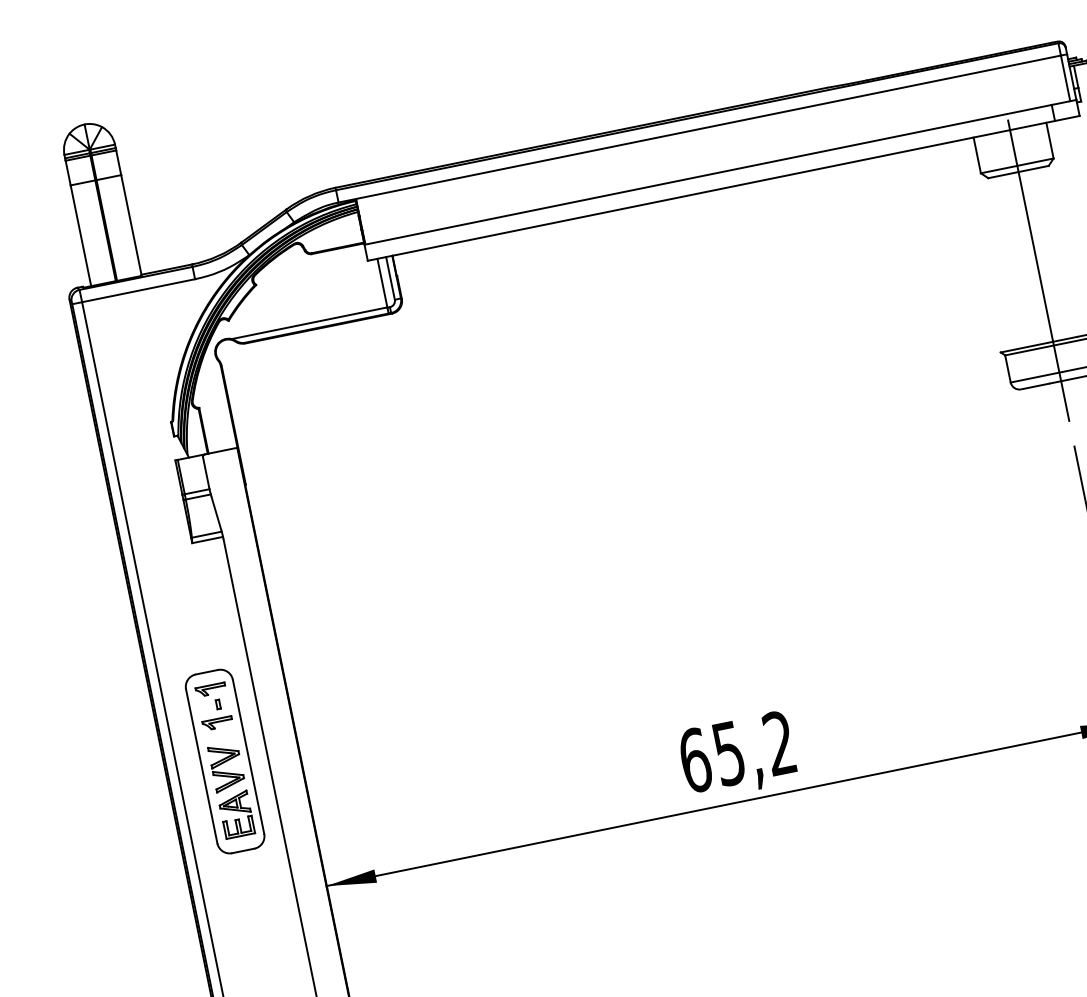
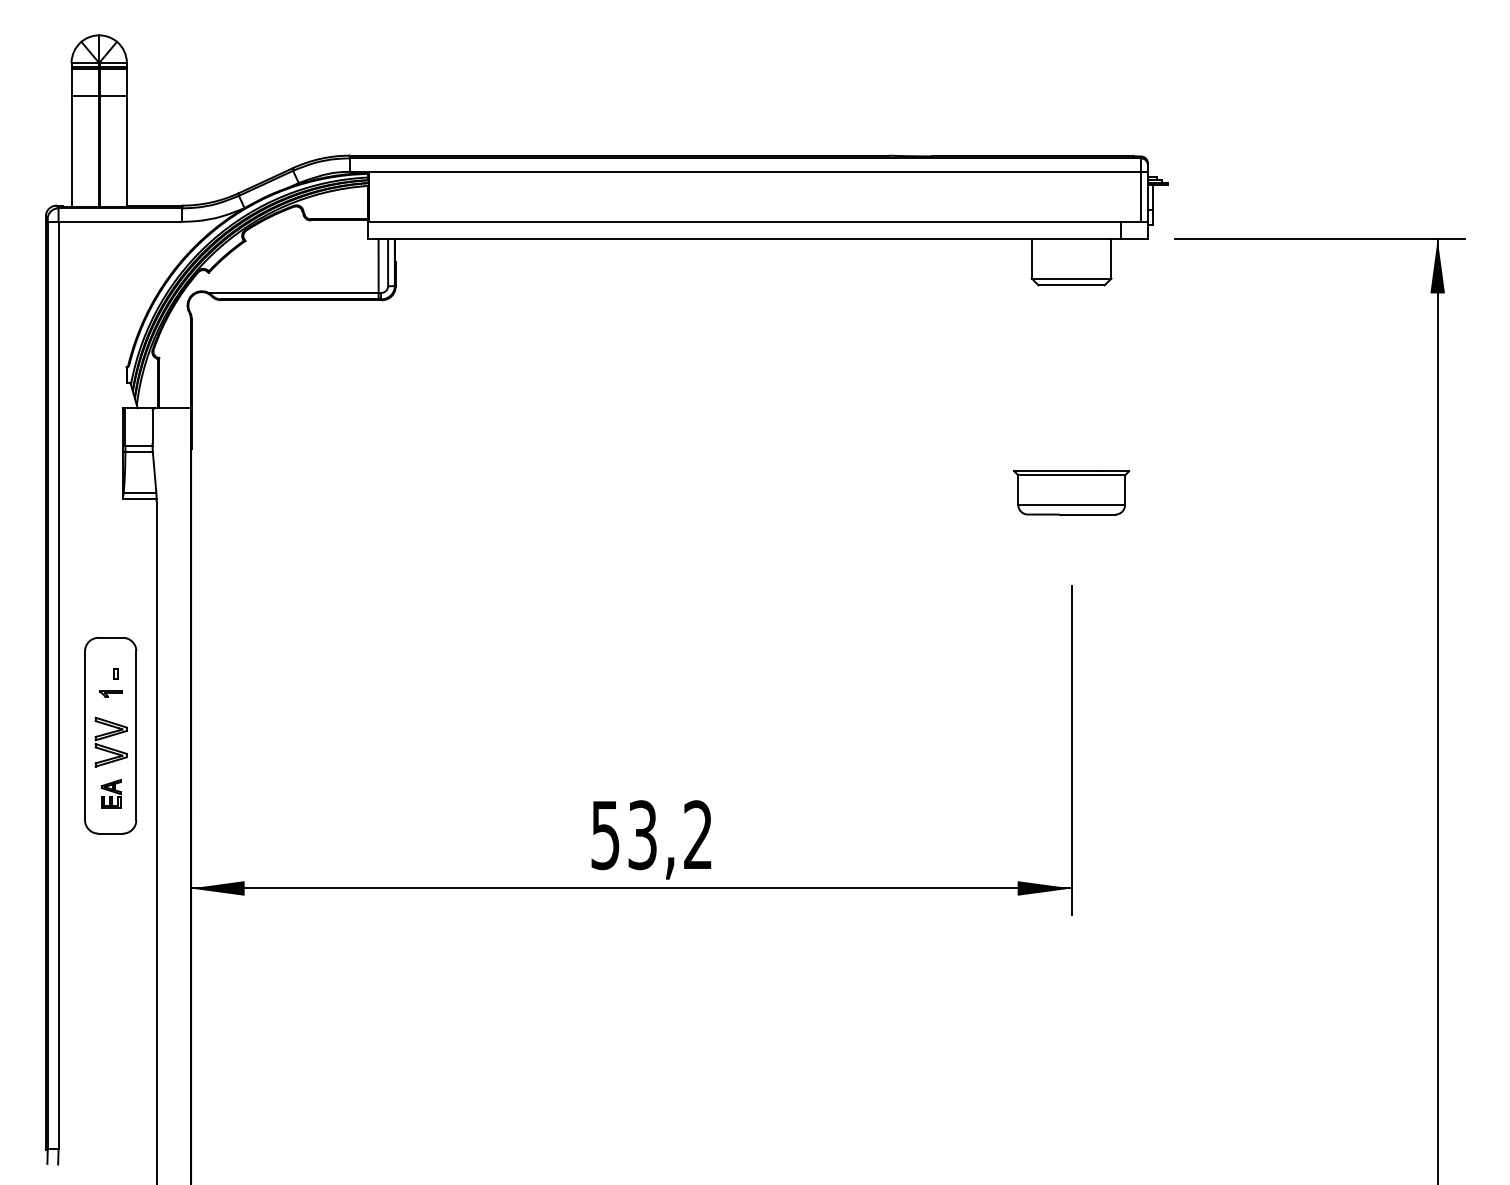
line: (1038, 270) -> (1071, 393), removed
part: (210, 689) -> (110, 656), removed
part: (217, 723) -> (110, 693), size x0.7
text: (711, 757) -> (623, 835), 65,2 -> 53,2
part: (235, 814) -> (110, 793), size x0.6

